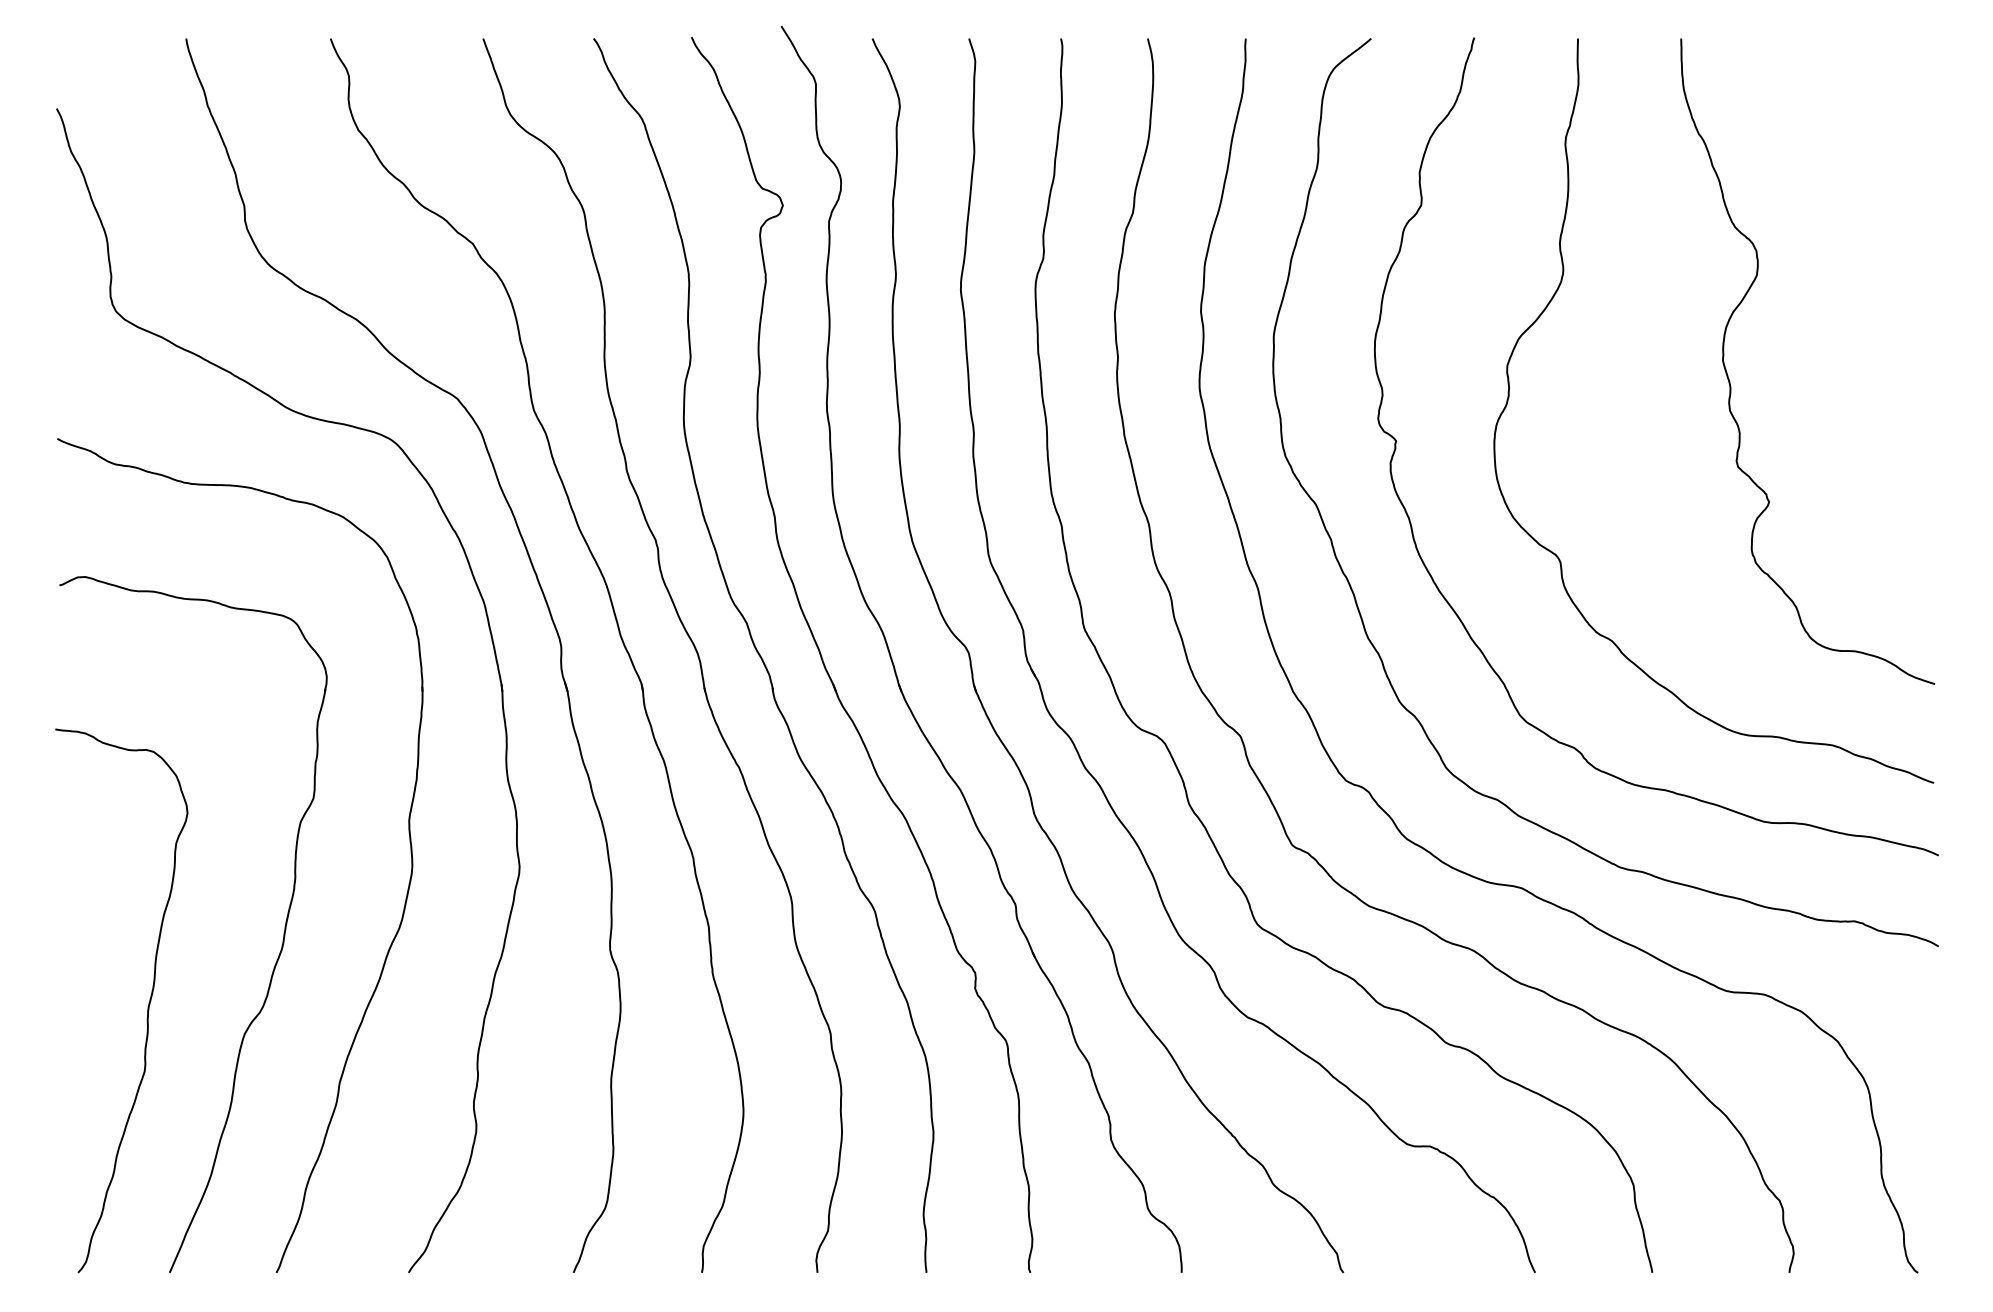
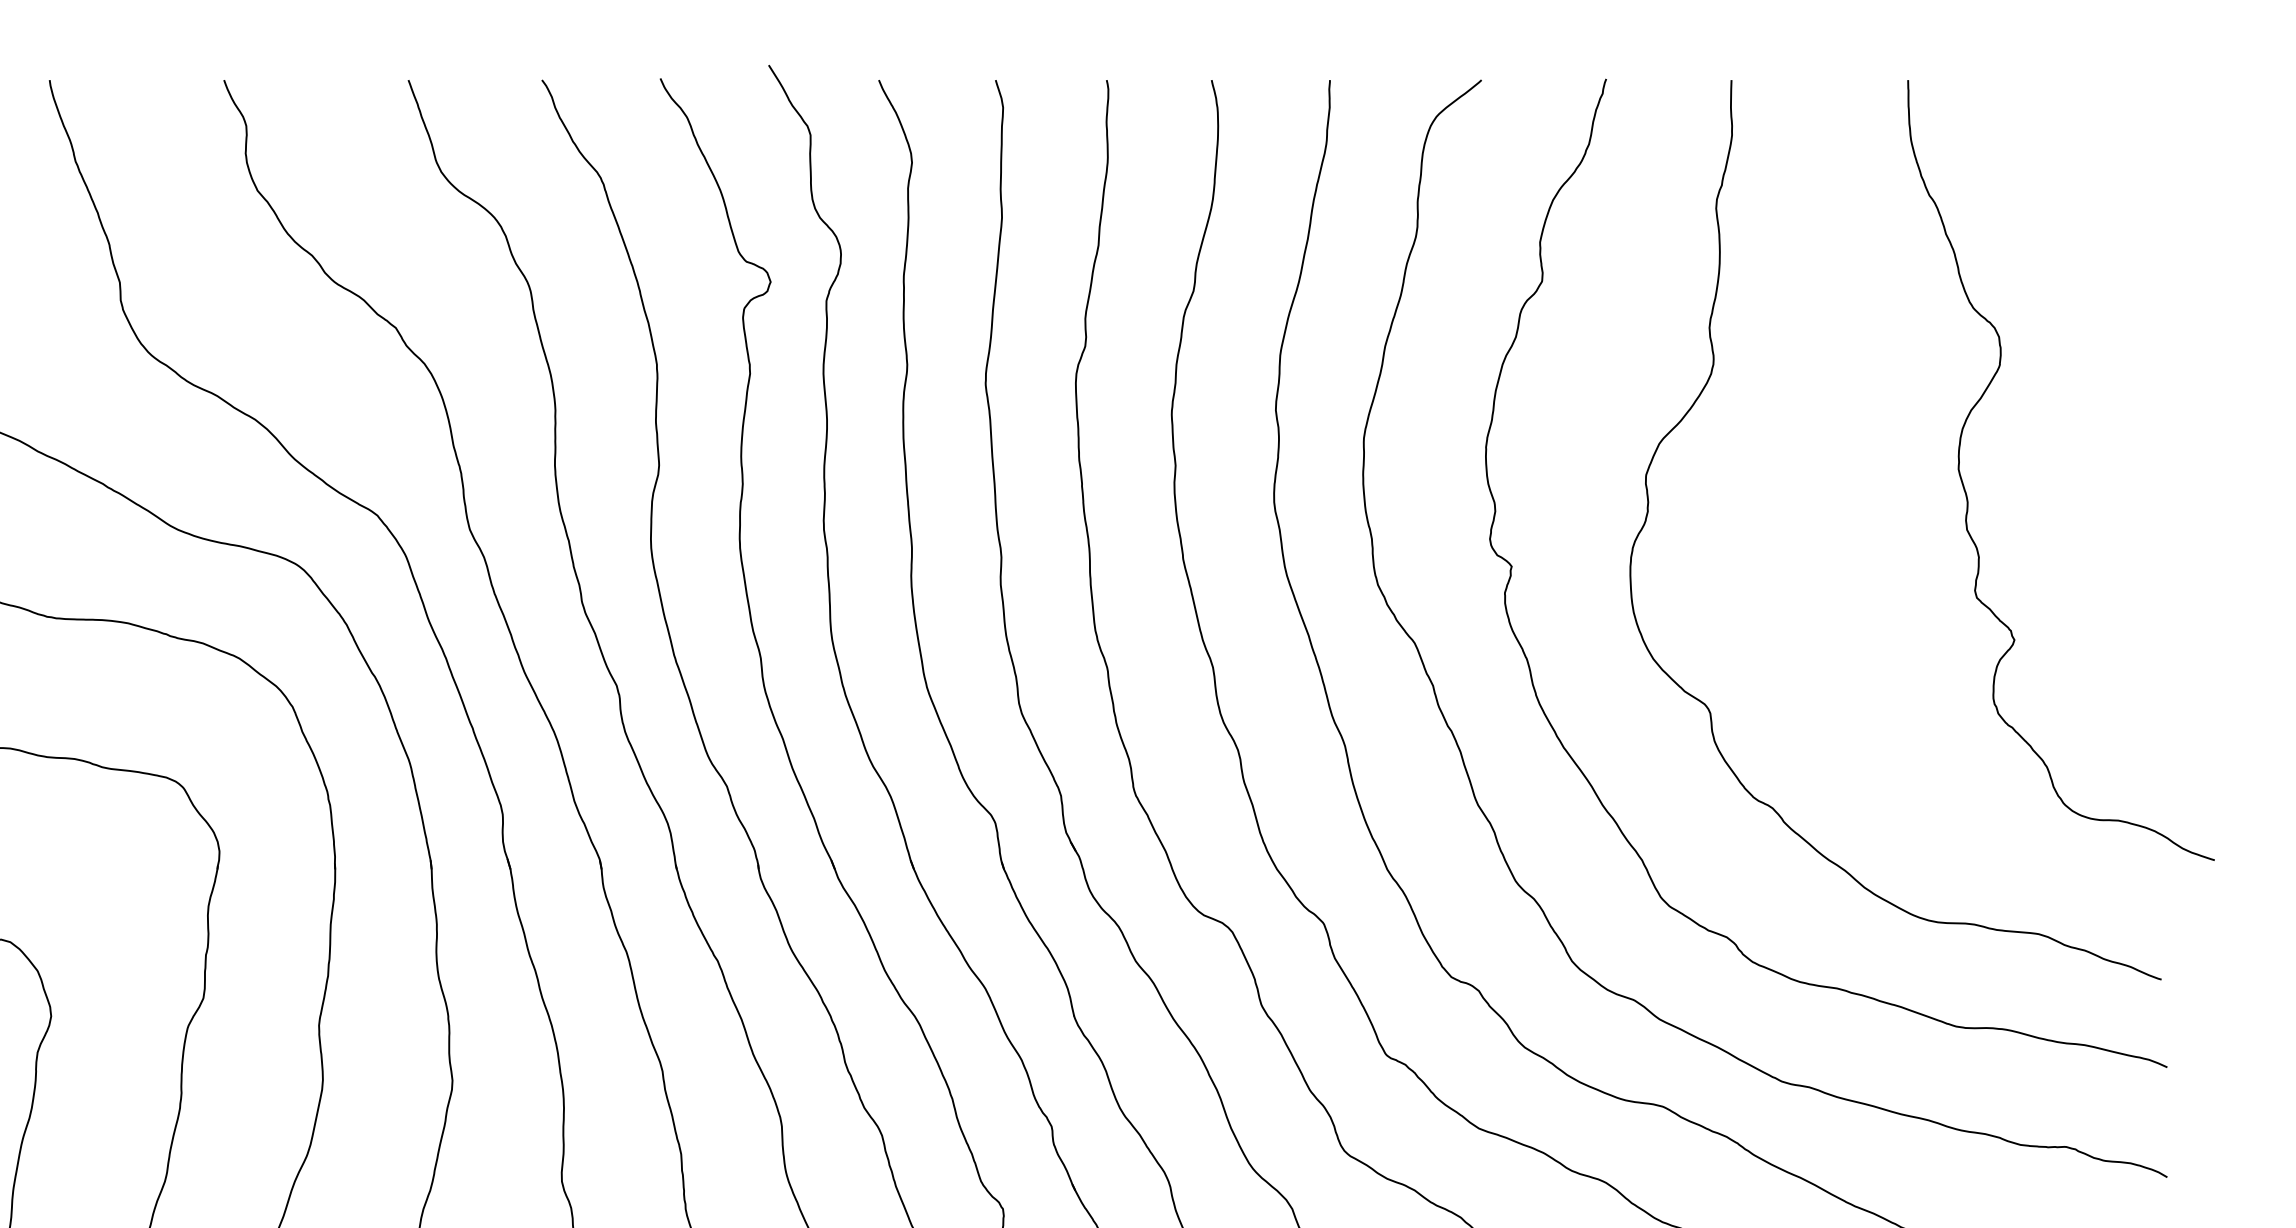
curve: (1730, 381) -> (1967, 494), moved

